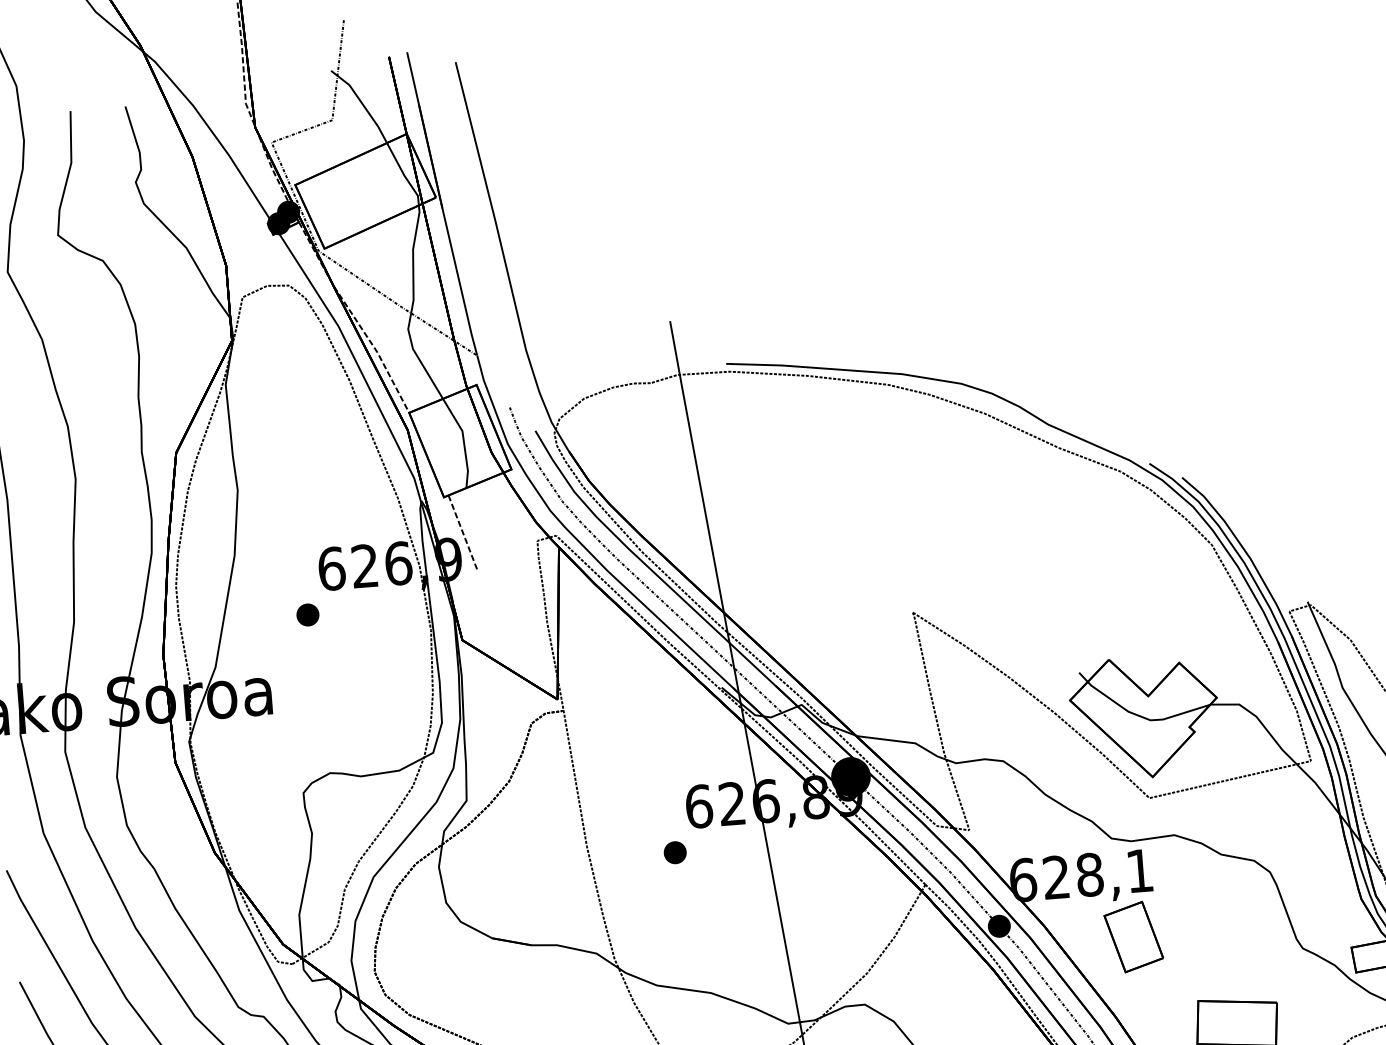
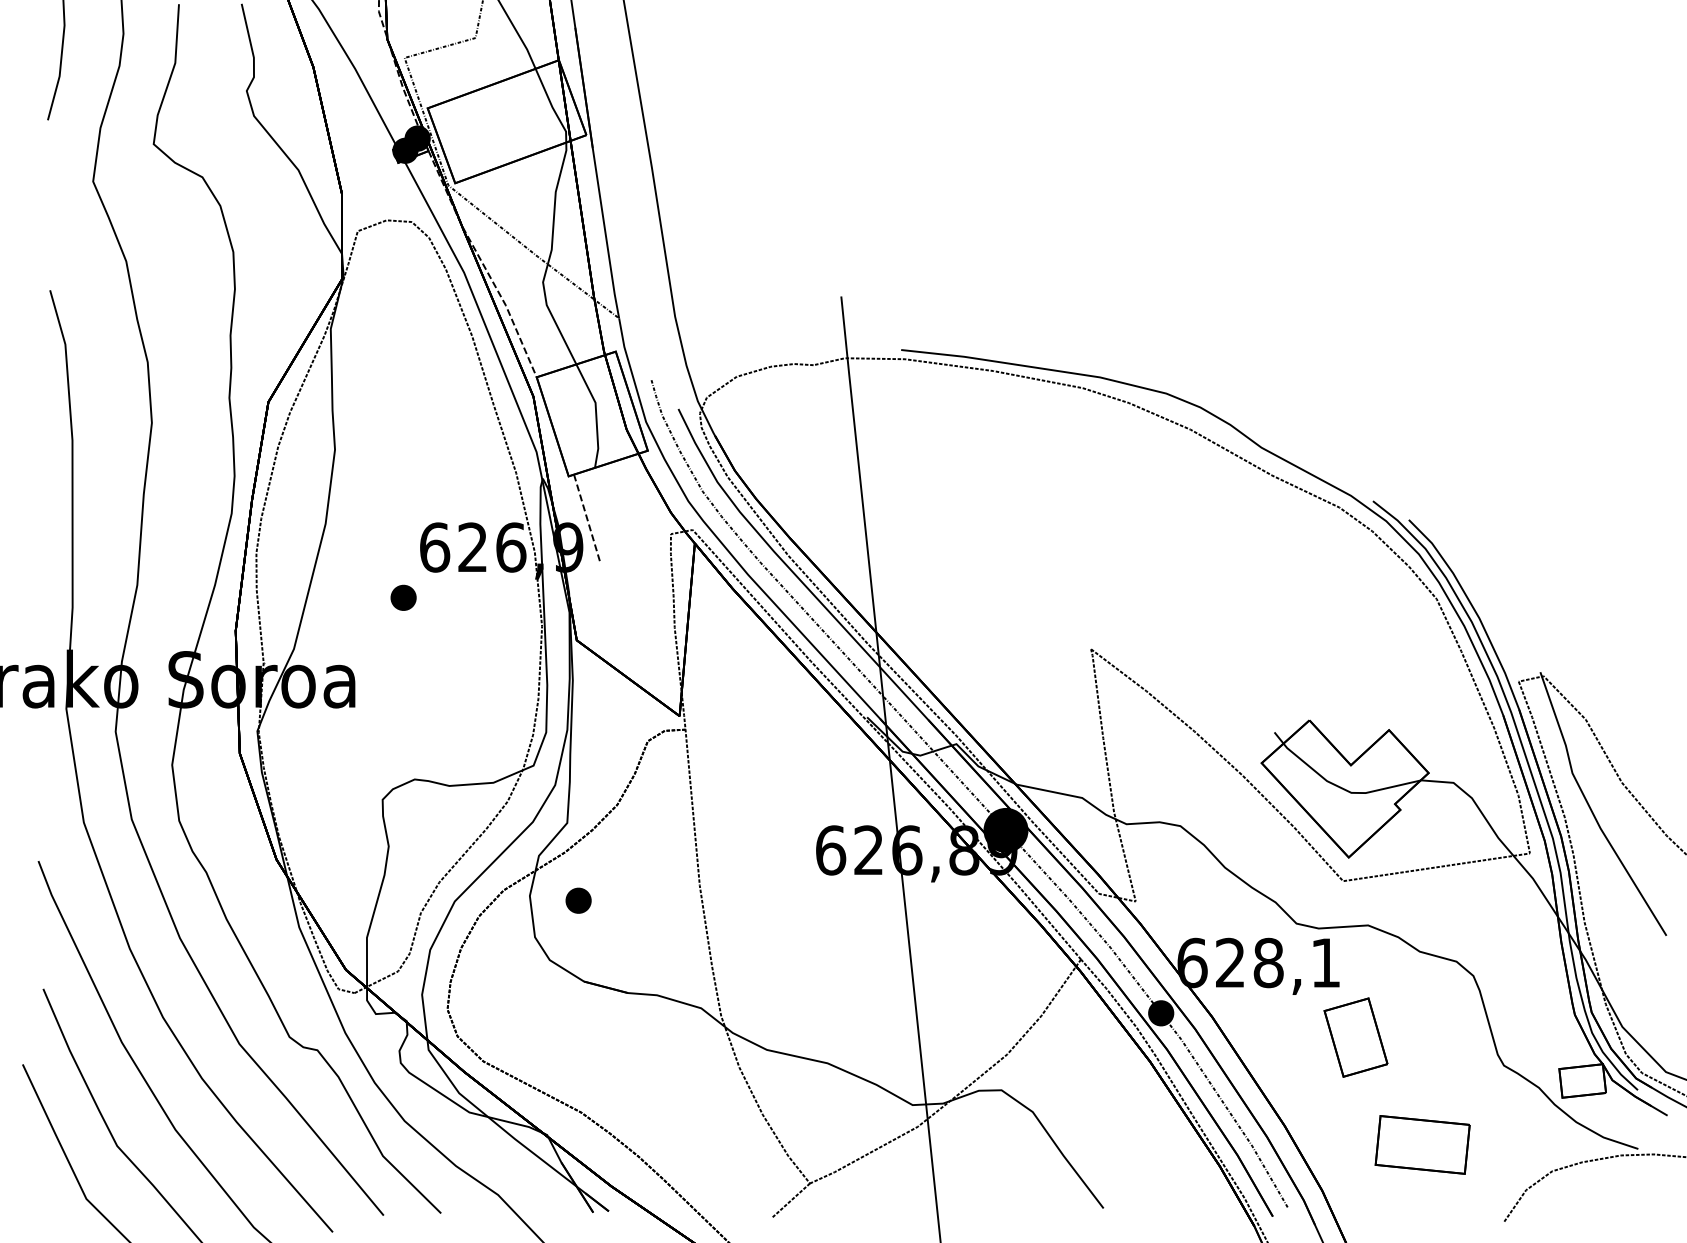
part: (675, 852) -> (578, 900), moved
part: (1133, 937) -> (1355, 1037), moved

